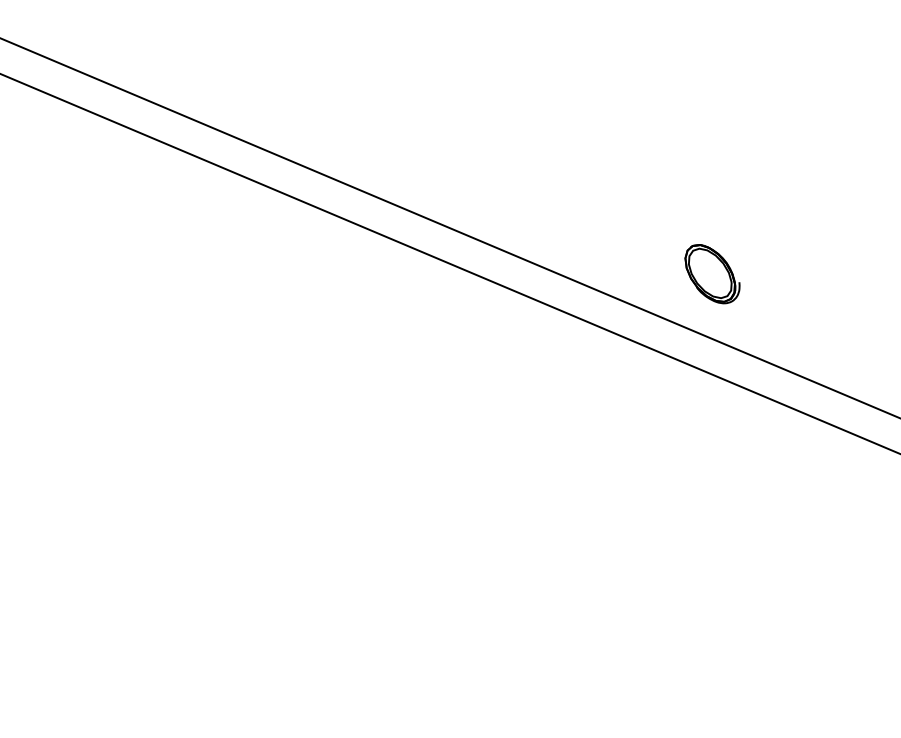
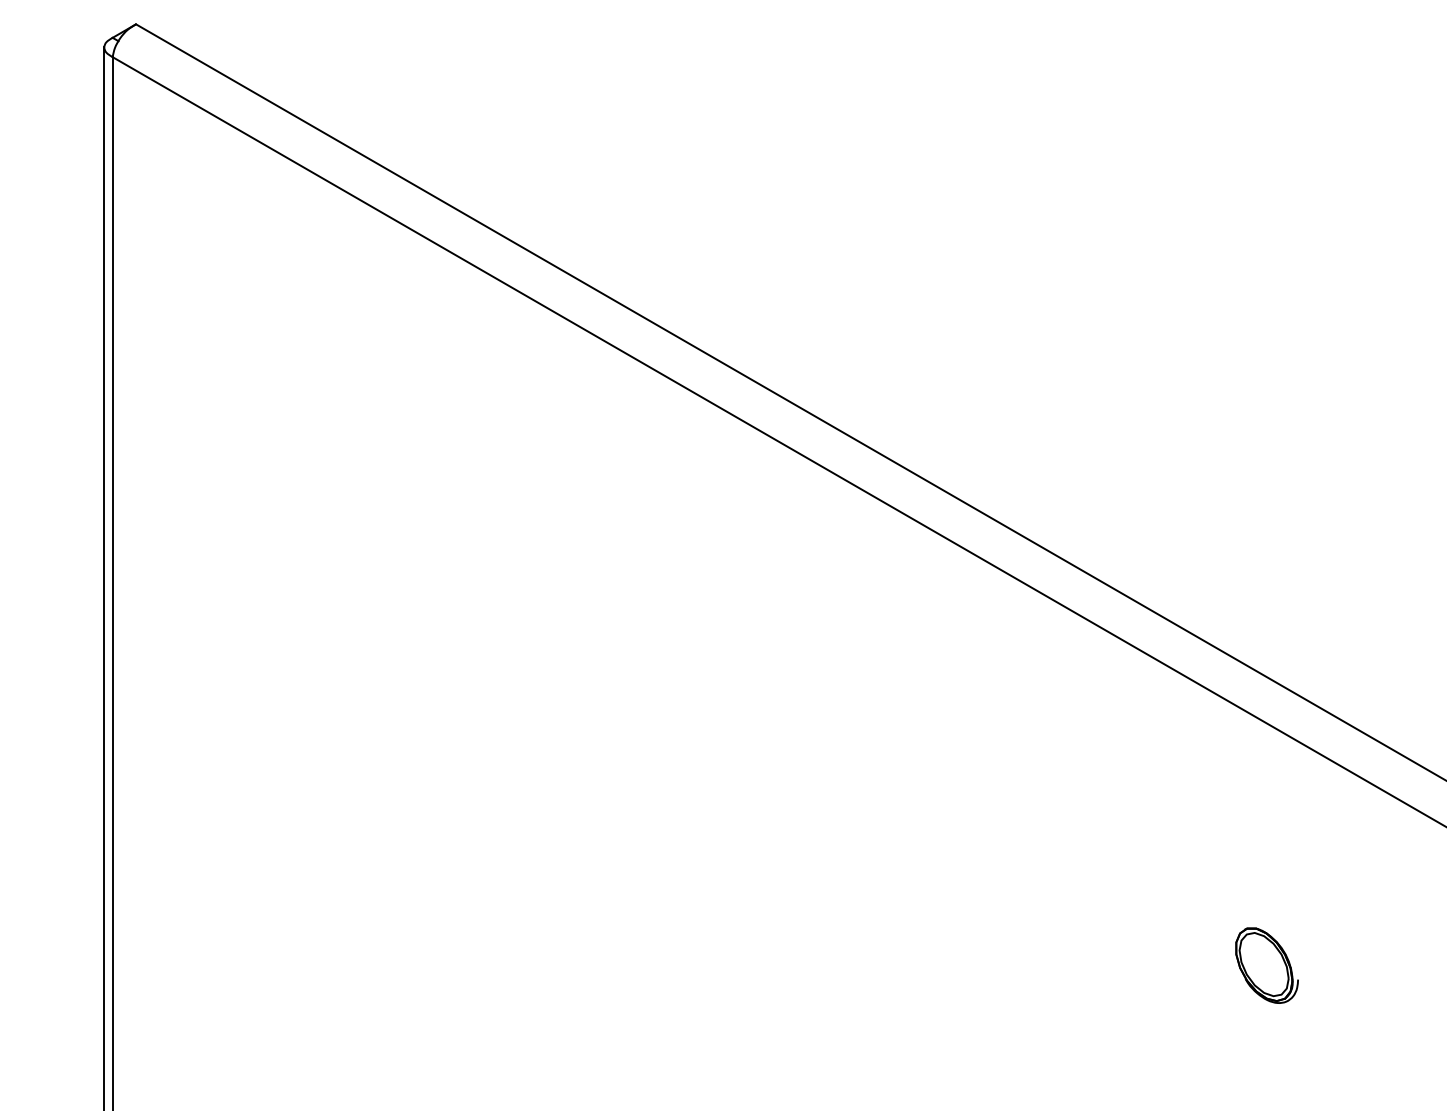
part: (712, 273) -> (1266, 965), moved

